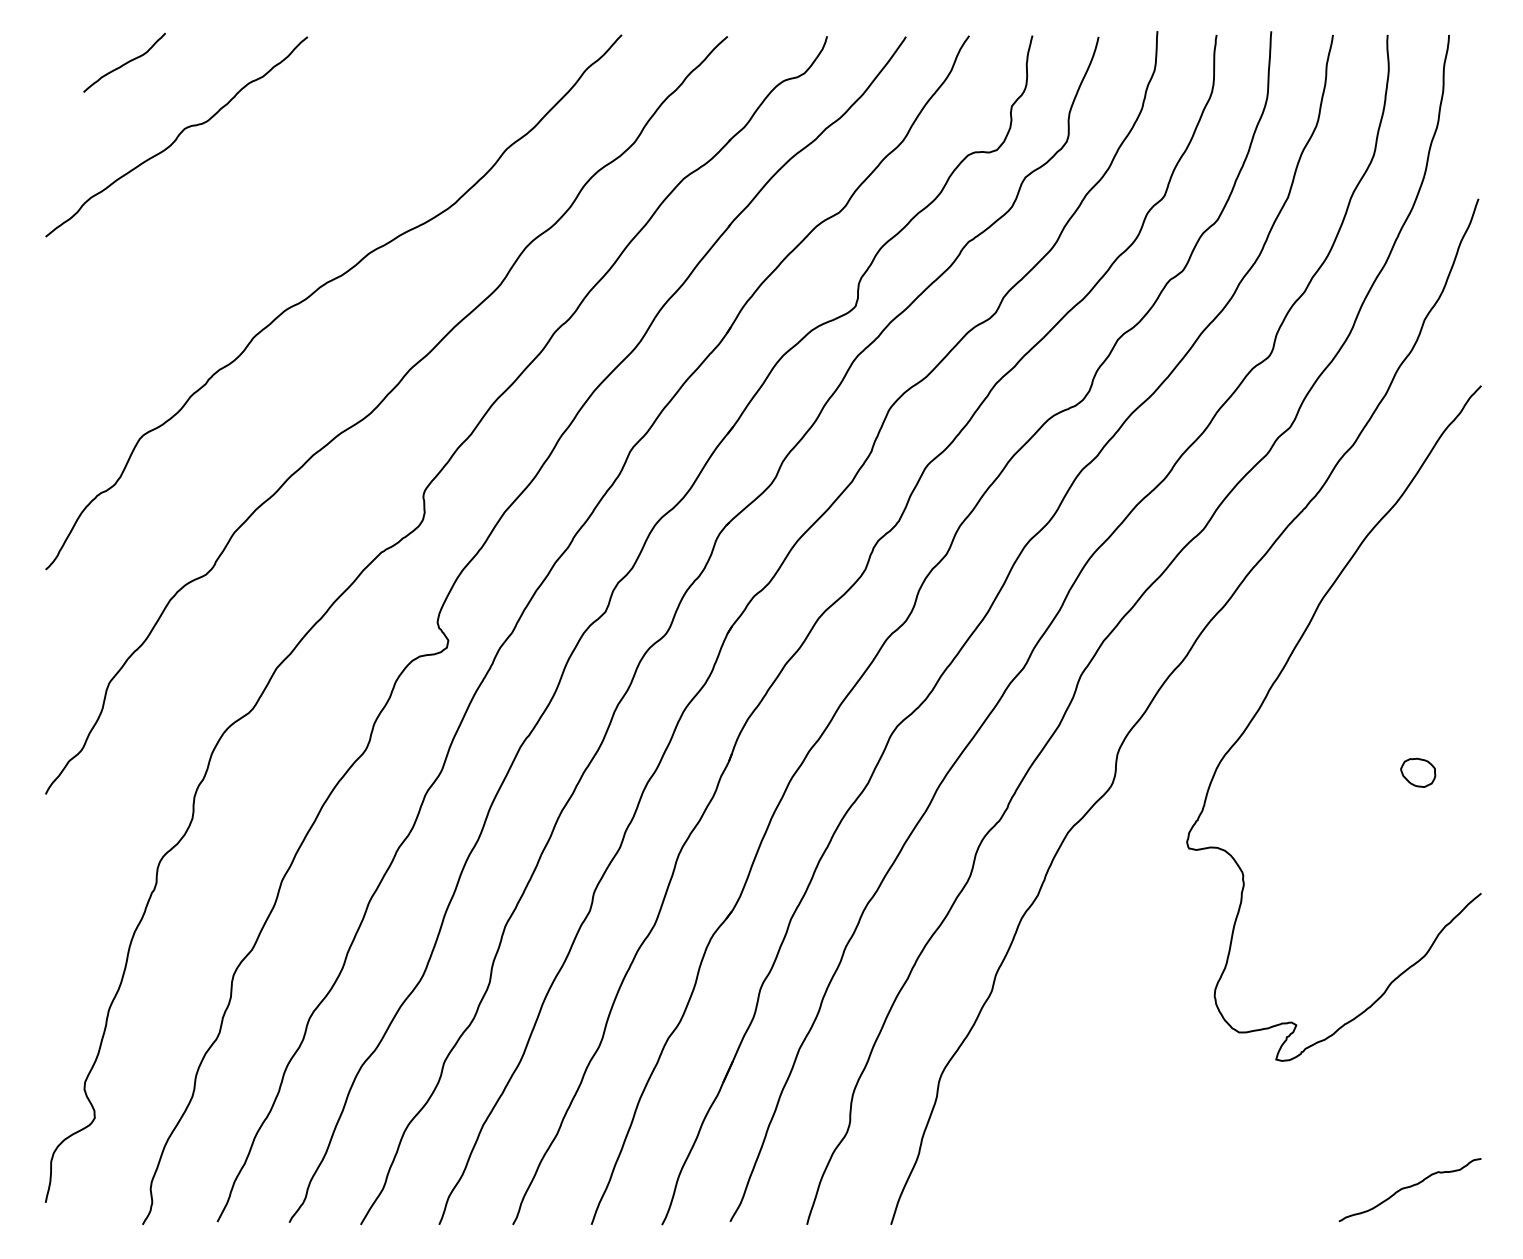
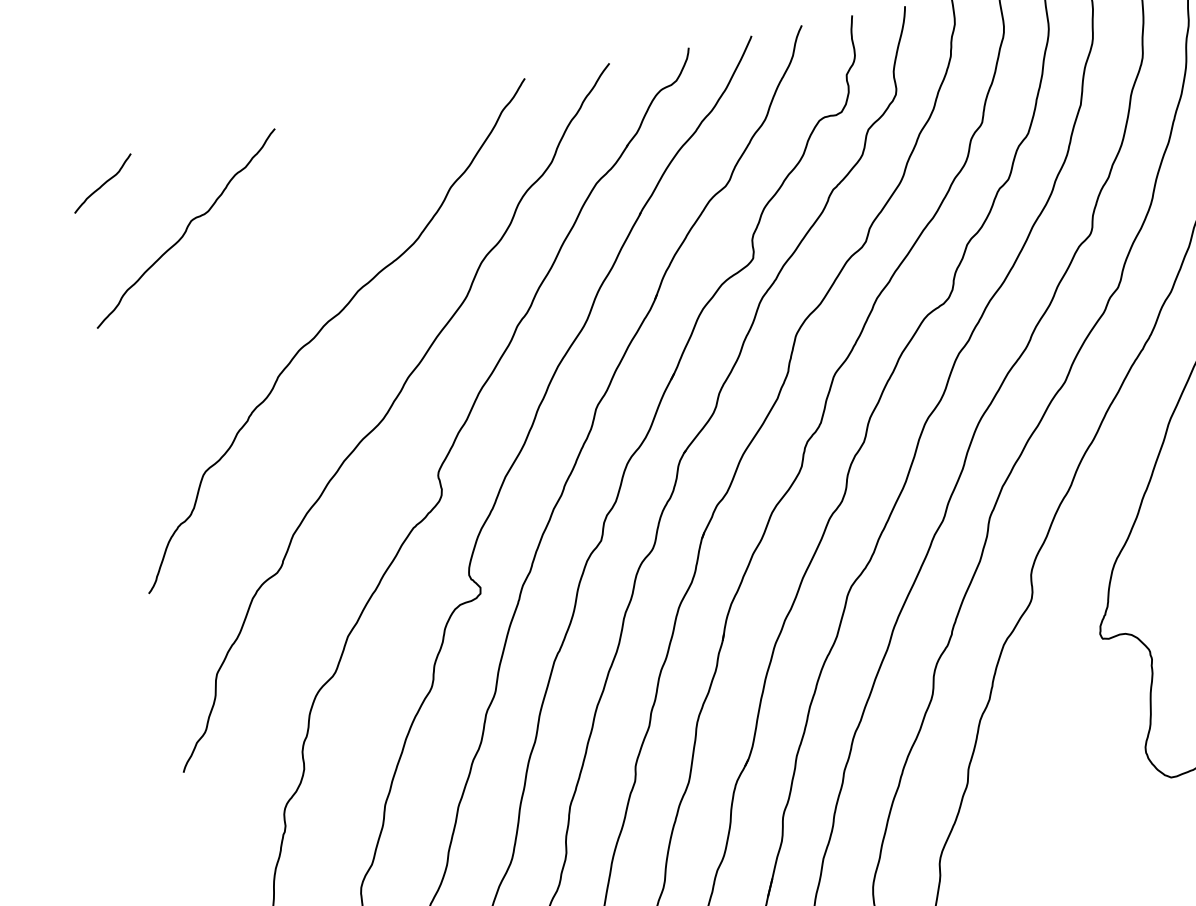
curve: (125, 62) -> (103, 183), moved

